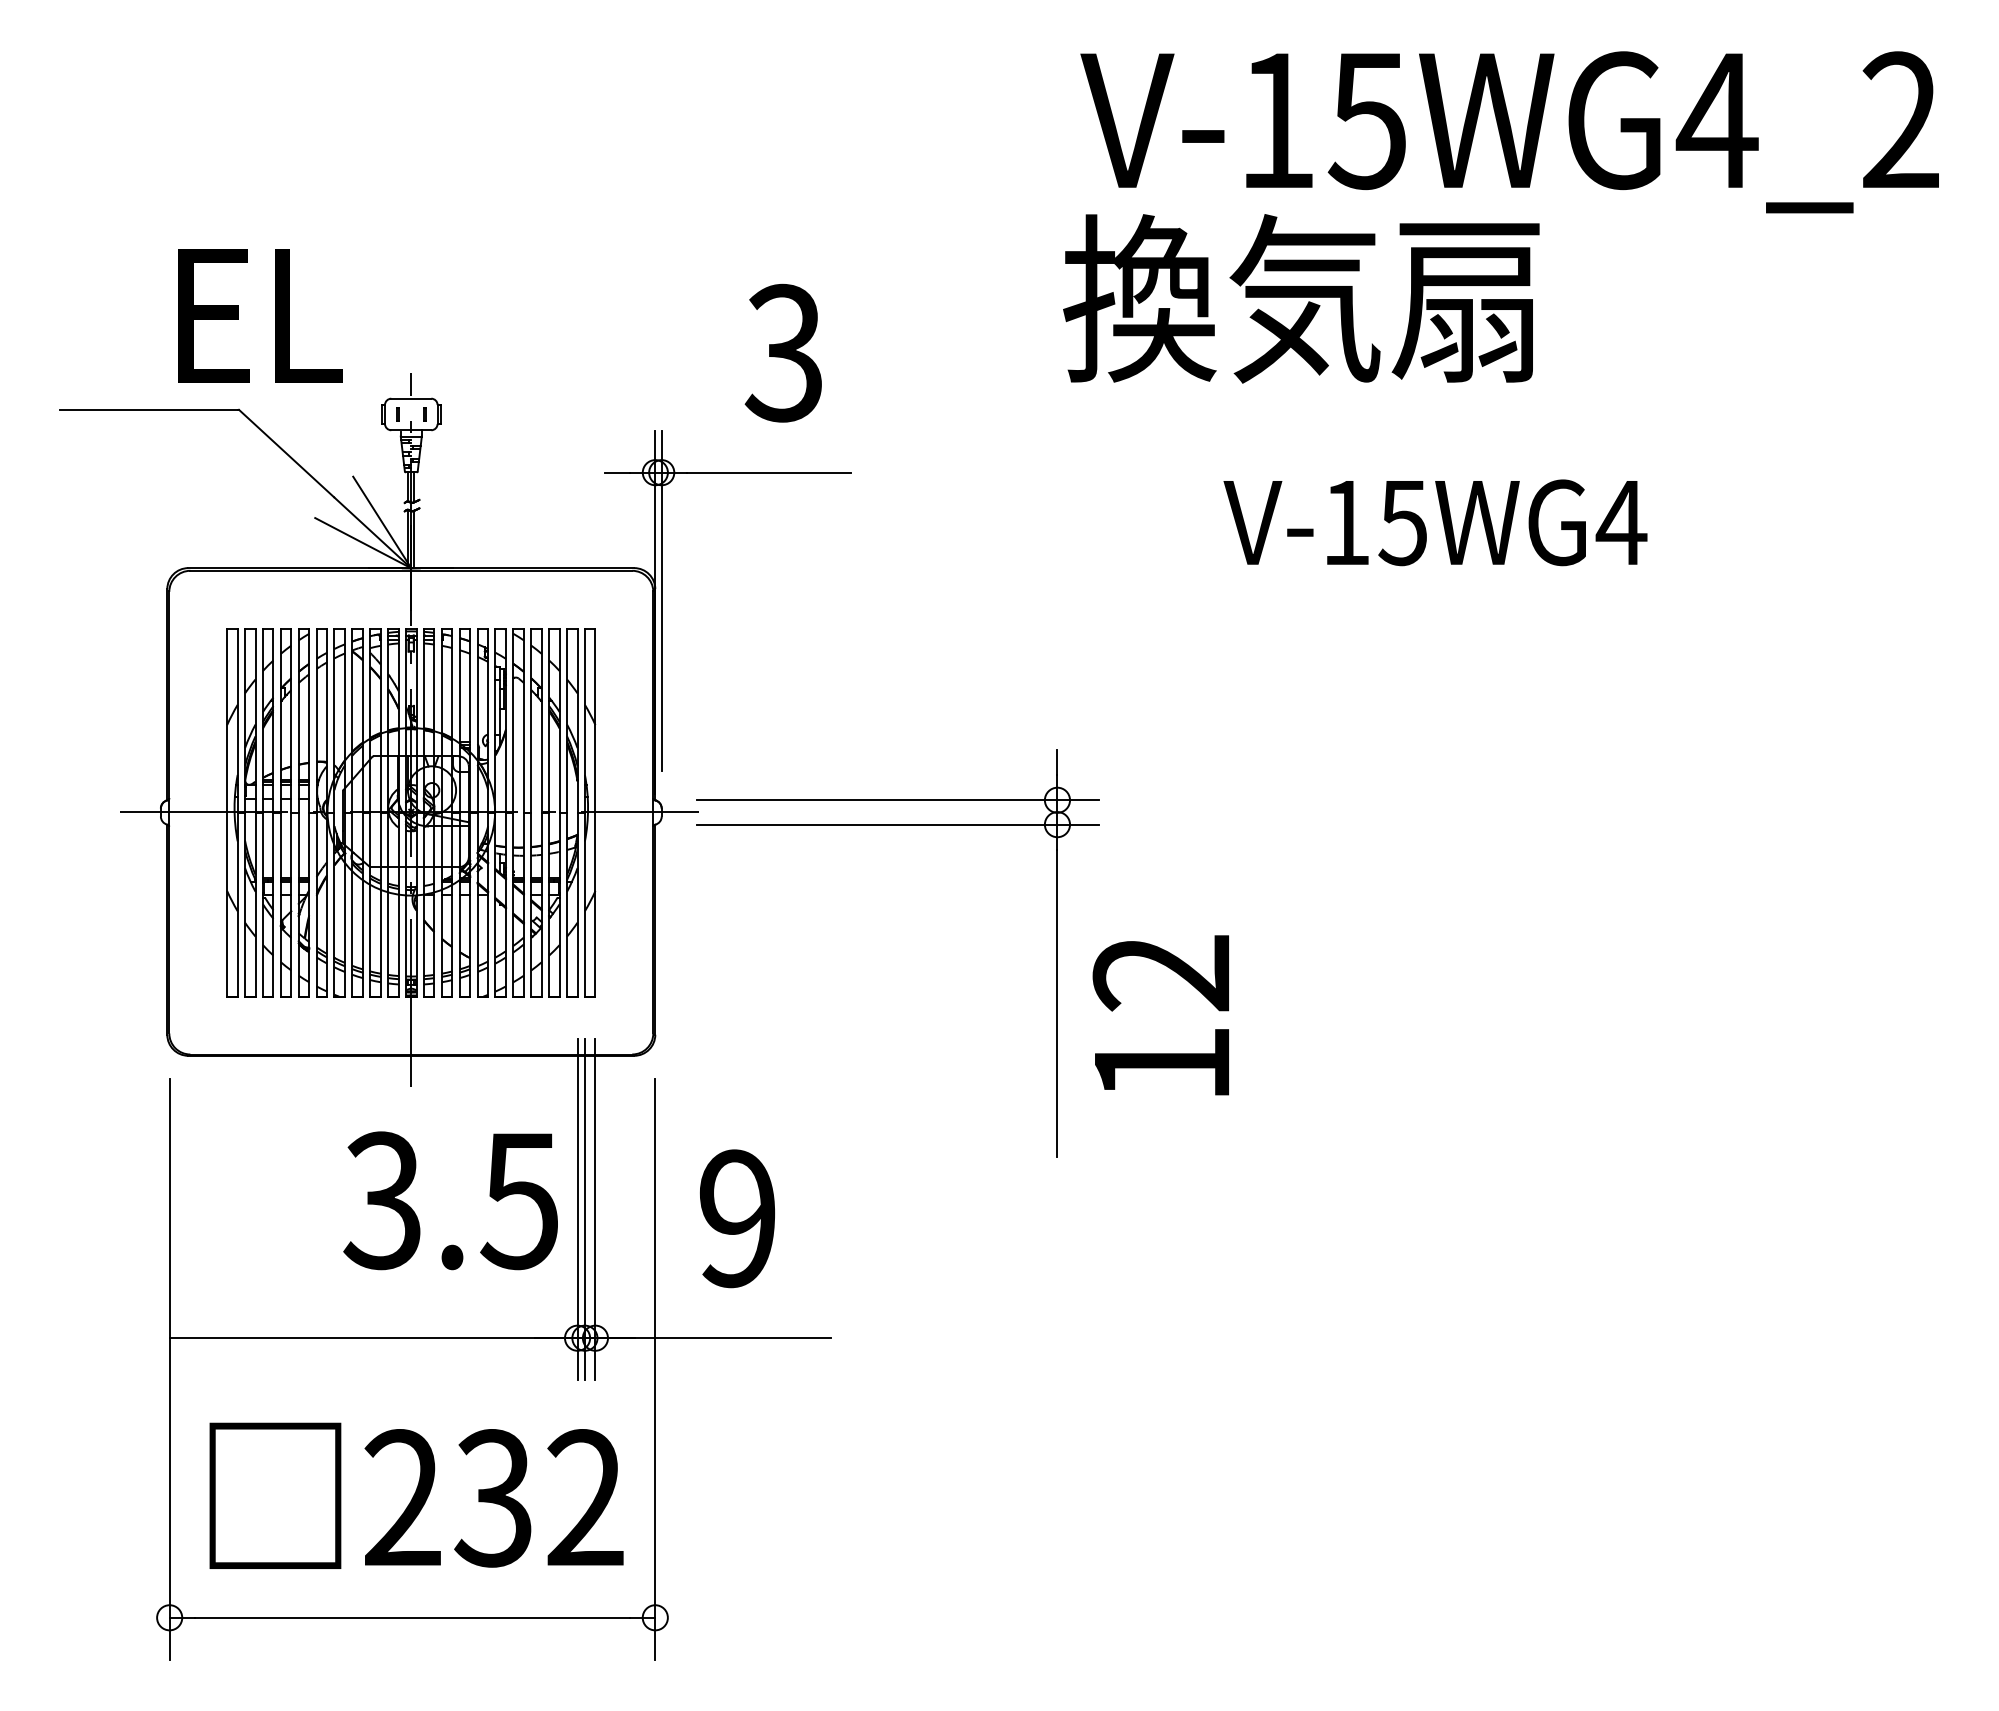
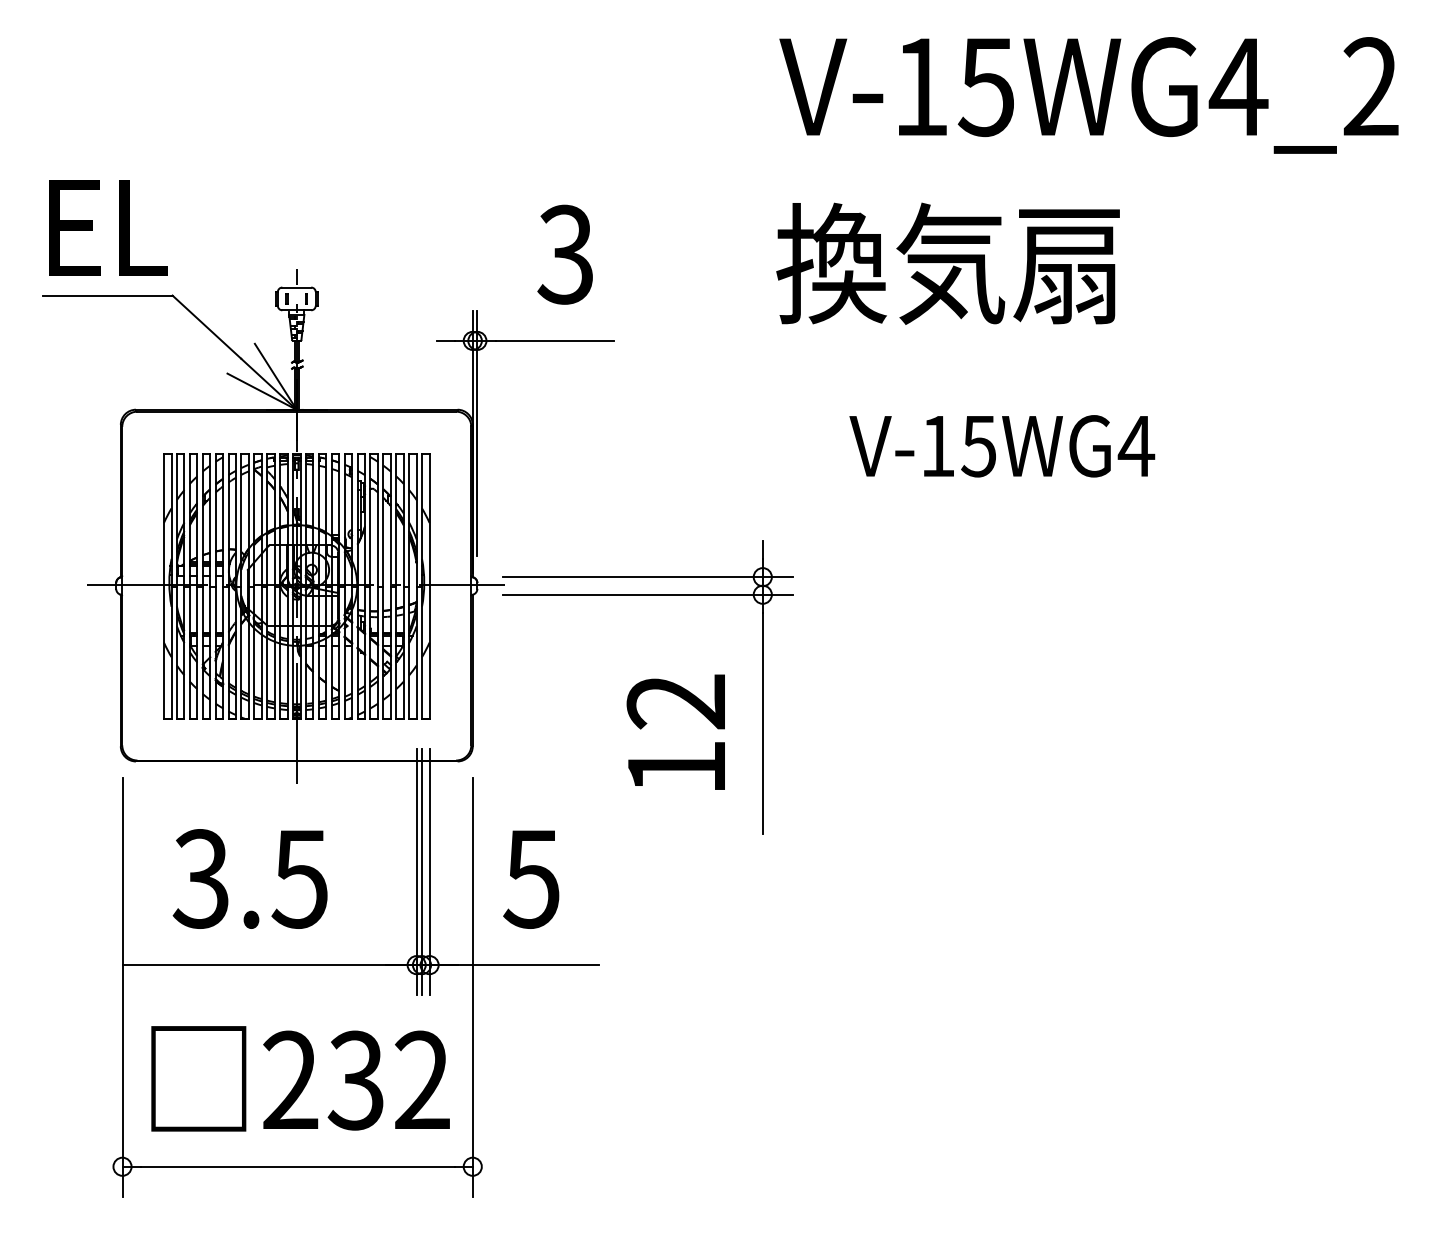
text: (1301, 298) -> (948, 263), moved
text: (260, 315) -> (108, 227), moved
text: (1435, 522) -> (1002, 446), moved
text: (1160, 1015) -> (675, 732), moved
text: (450, 1200) -> (250, 878), moved
text: (736, 1218) -> (531, 878), 9 -> 5

